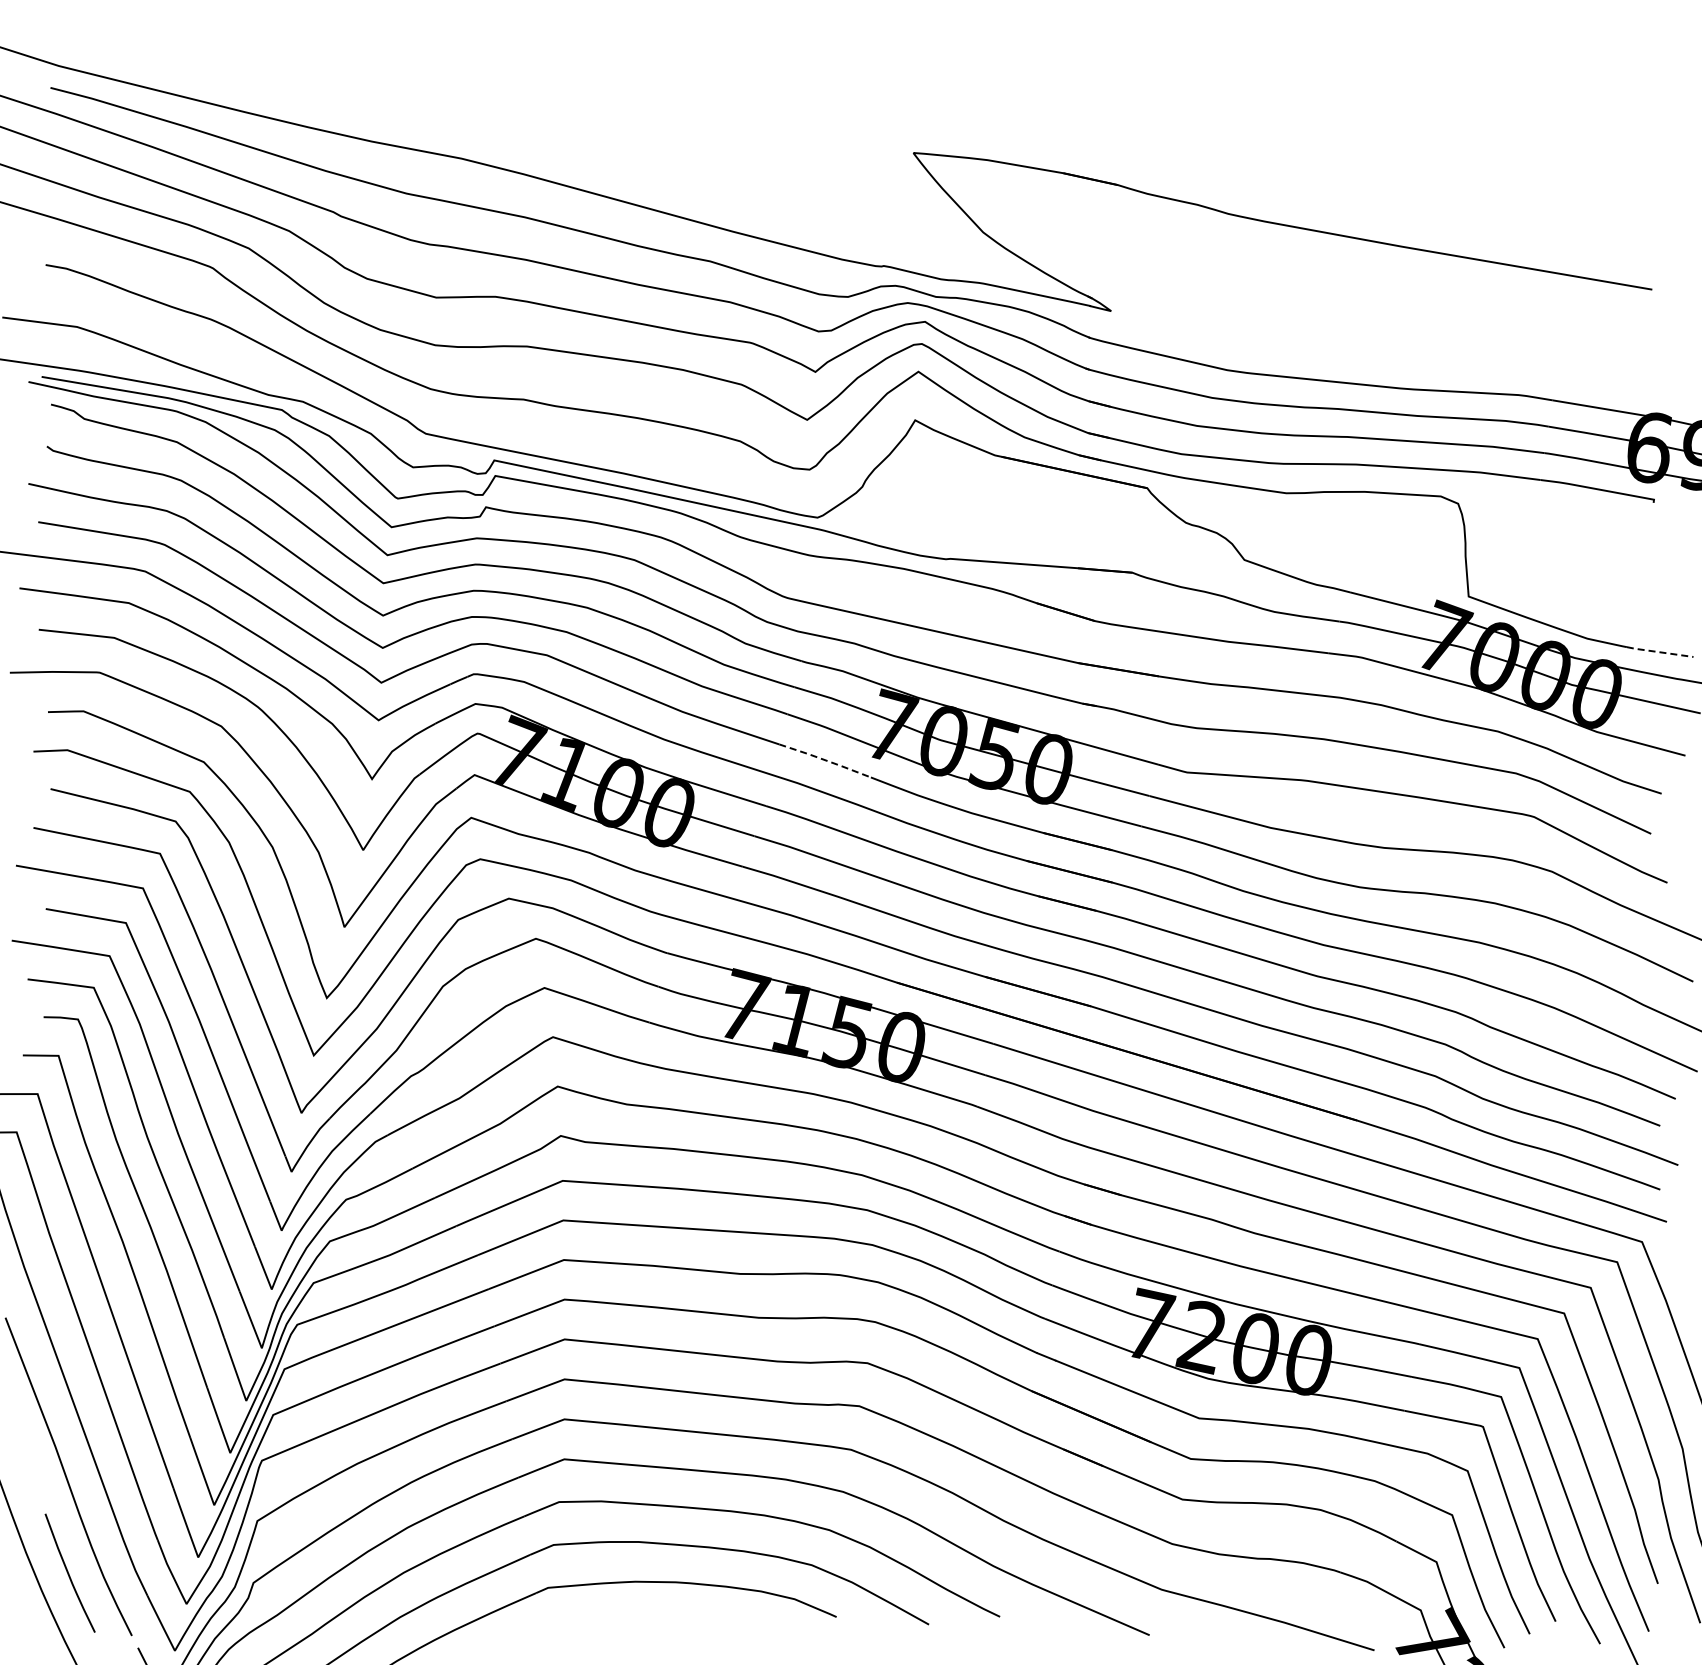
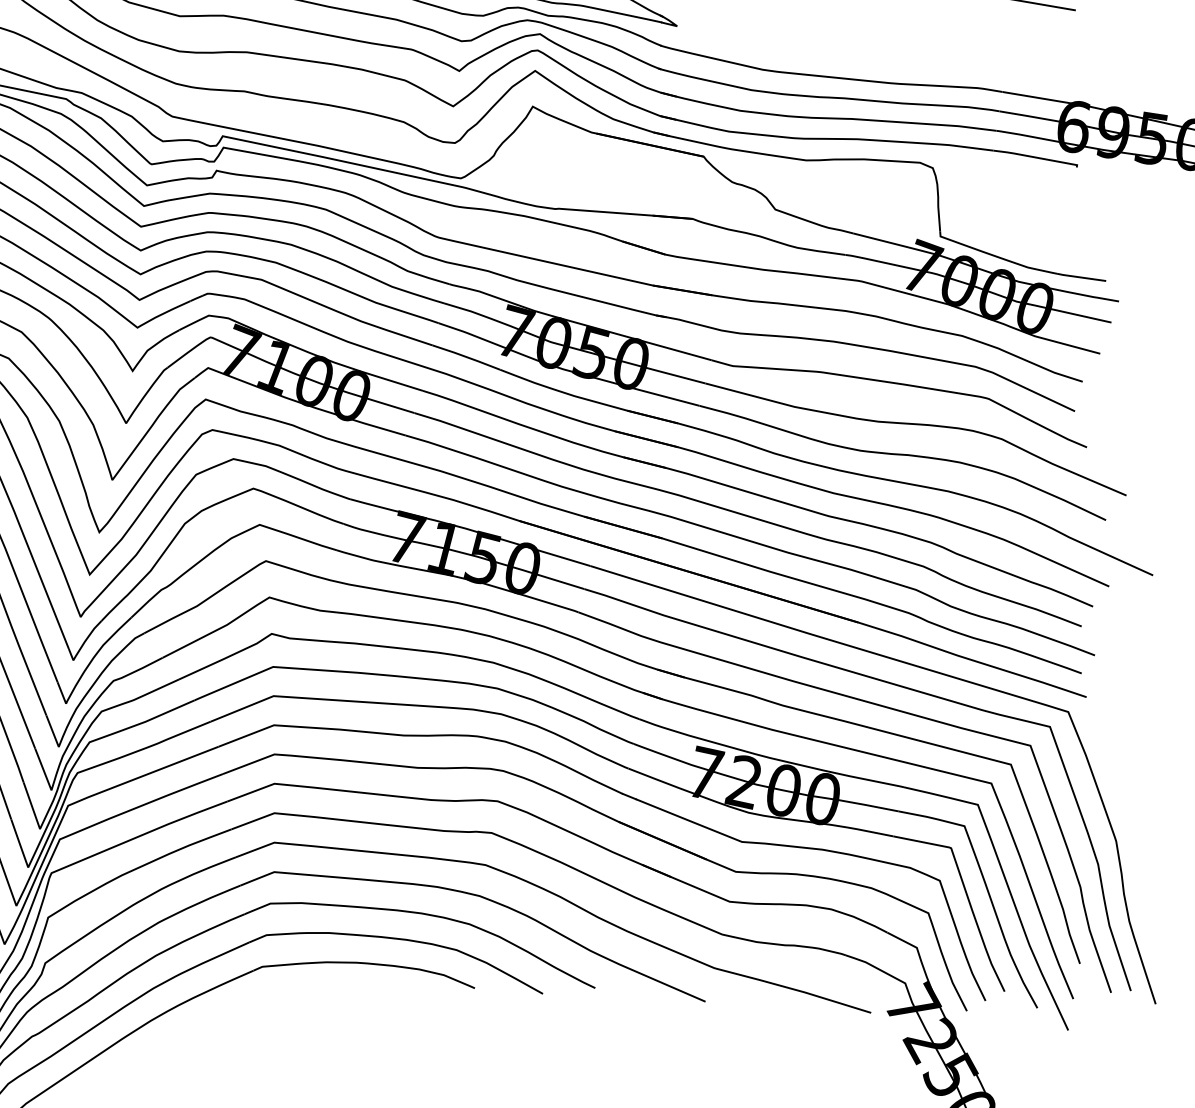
line: (1659, 652) -> (1081, 277), dashed -> solid
line: (825, 760) -> (466, 357), dashed -> solid

